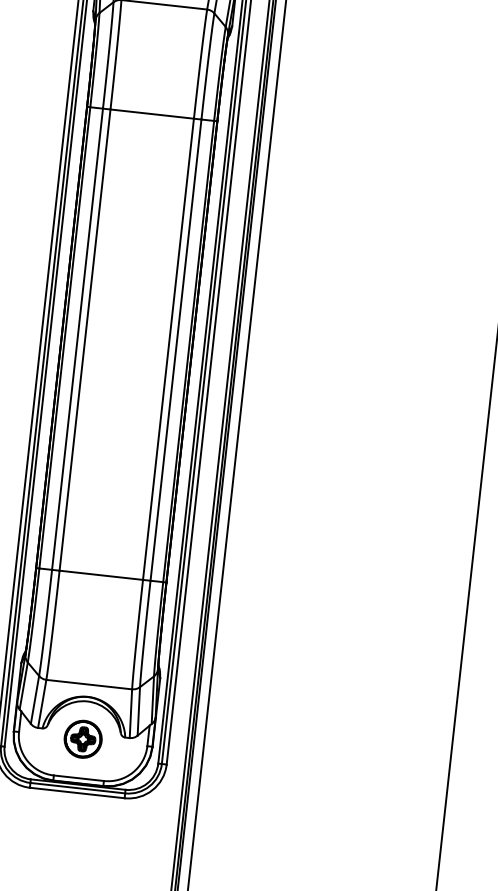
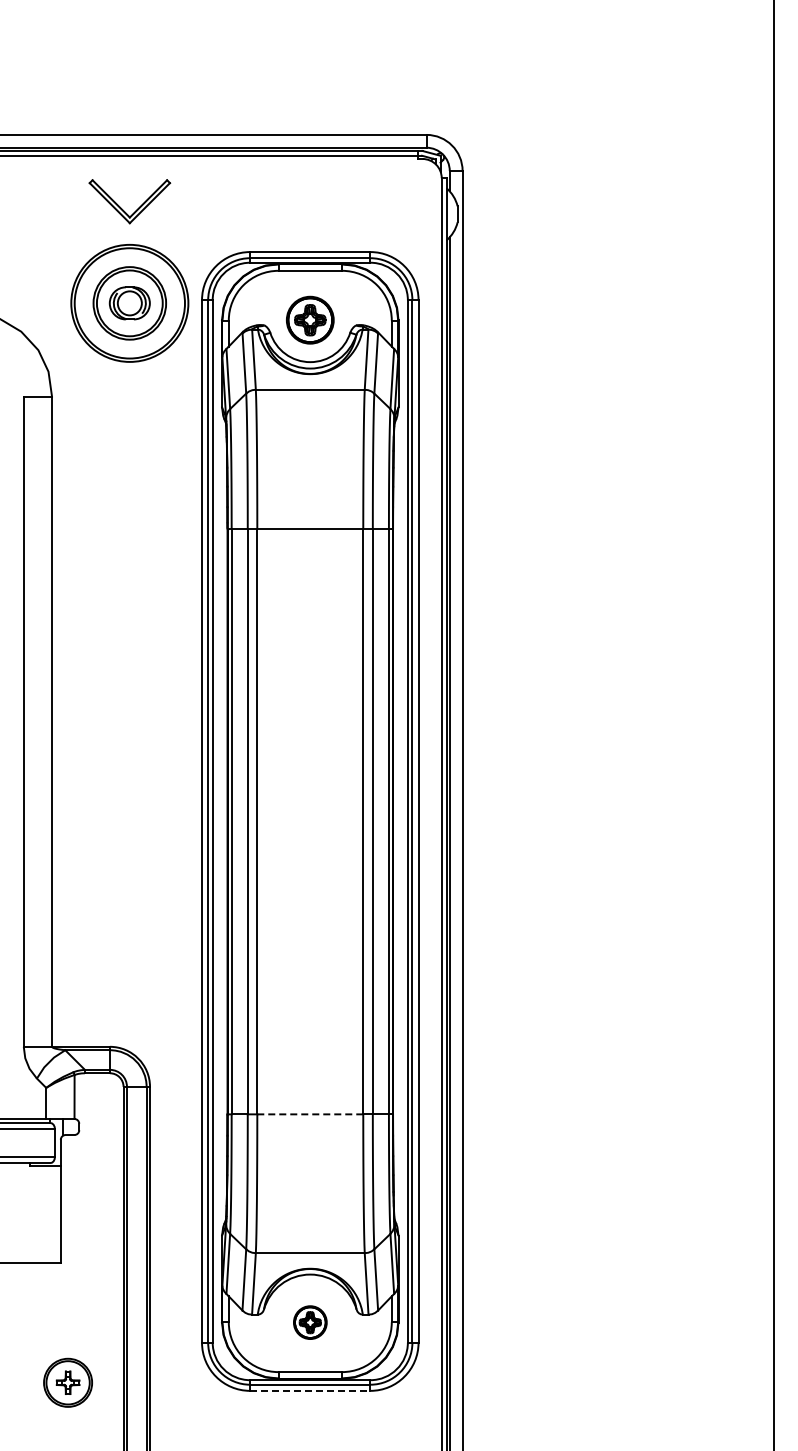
line: (101, 575) -> (310, 1114), solid -> dashed
part: (83, 739) -> (310, 1322), size x0.7
line: (77, 792) -> (310, 1390), solid -> dashed

